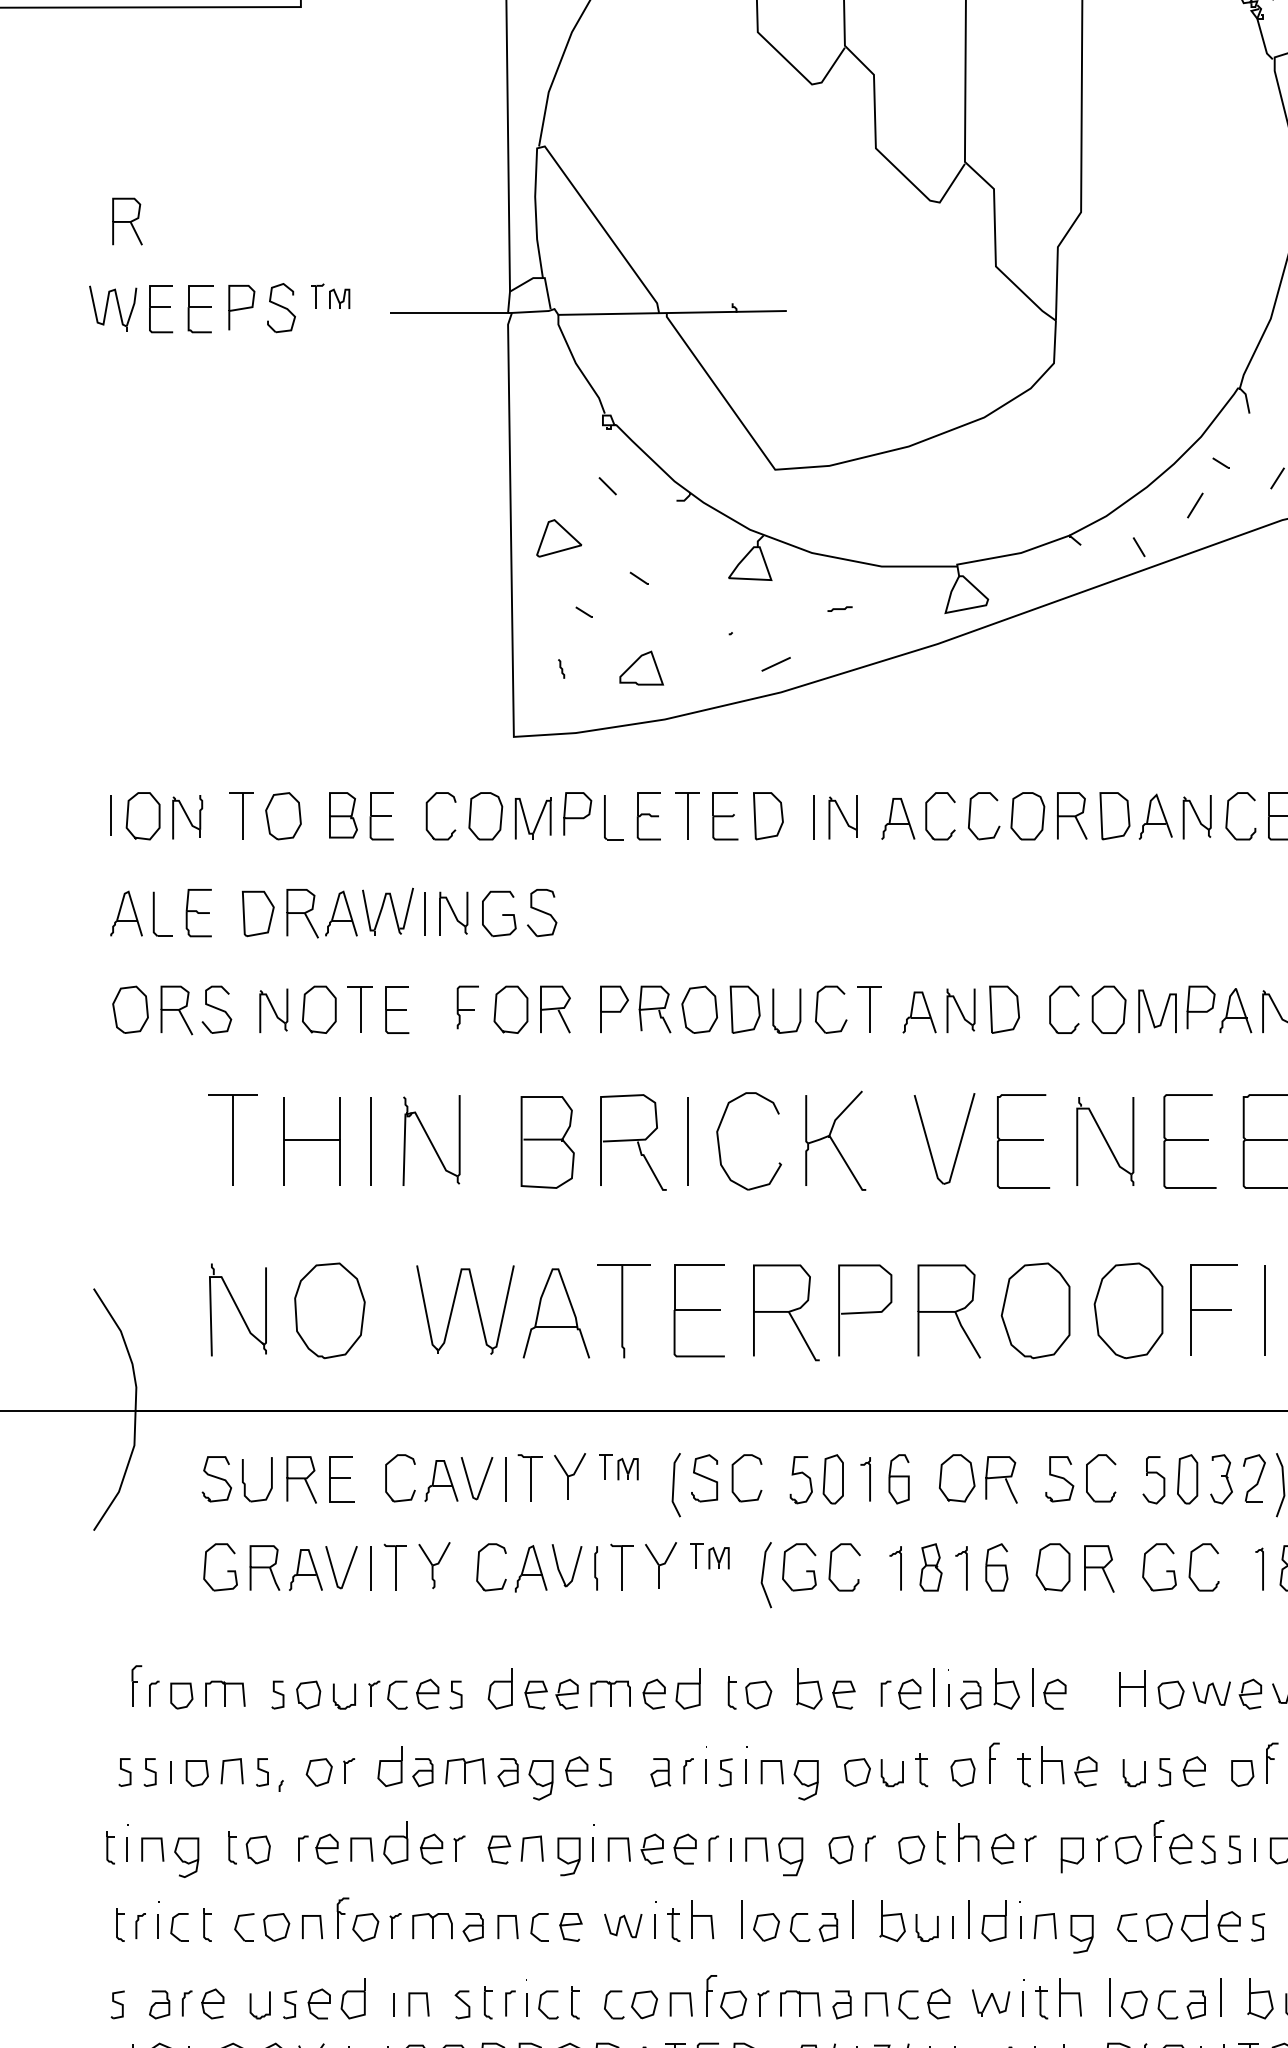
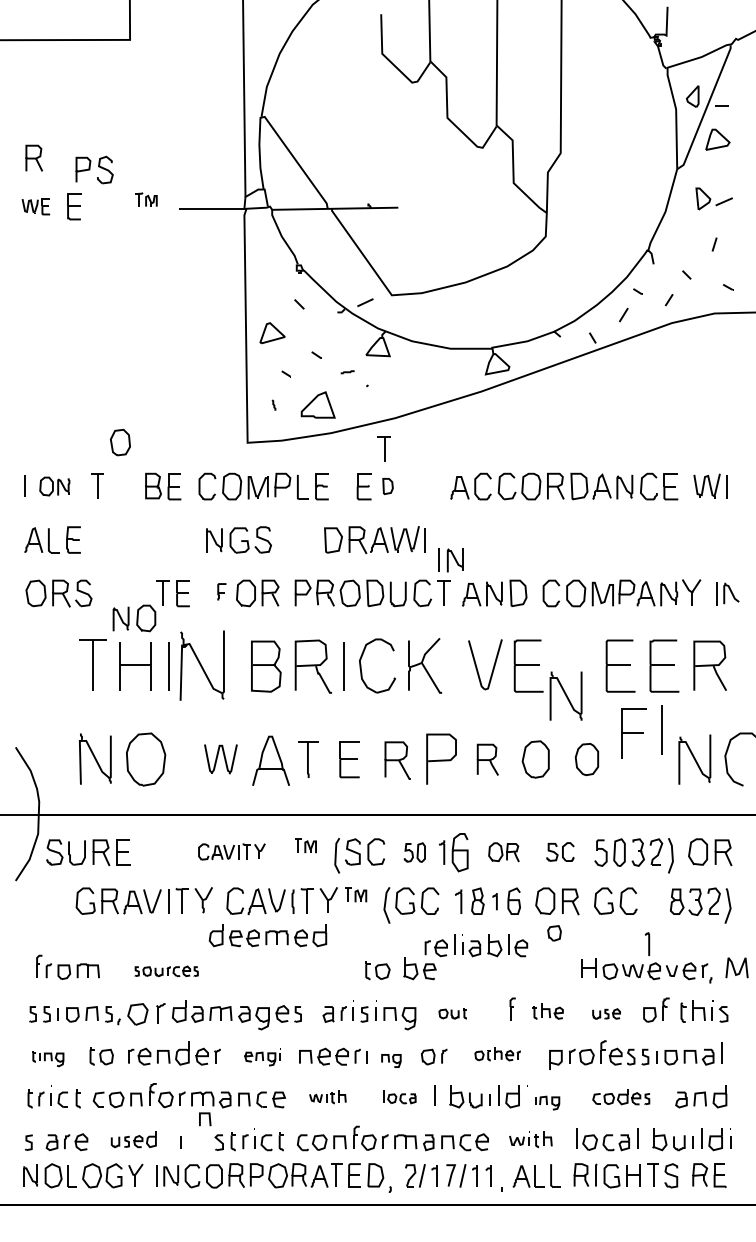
part: (261, 307) -> (94, 169), moved
part: (129, 308) -> (35, 206), size x0.6
curve: (839, 609) -> (347, 372), moved
line: (776, 663) -> (365, 302), moved
part: (640, 667) -> (317, 404), size x1.4
part: (685, 814) -> (383, 448), moved
part: (164, 816) -> (54, 486), size x0.7
part: (283, 816) -> (120, 442), moved
part: (767, 816) -> (387, 486), size x0.6
part: (834, 817) -> (450, 560), moved
part: (332, 912) -> (374, 539), moved
part: (466, 1006) -> (221, 591), size x0.7
part: (298, 1009) -> (134, 618), moved
part: (430, 1140) -> (201, 665), size x1.4
part: (1104, 1140) -> (565, 695), moved
part: (464, 1310) -> (220, 759), size x0.6
part: (624, 1310) -> (308, 759), size x0.7
part: (698, 1310) -> (349, 759), size x0.7
part: (948, 1310) -> (487, 759), size x0.6
part: (1035, 1310) -> (535, 759), size x0.7
part: (1127, 1310) -> (586, 759), size x0.6
part: (1212, 1310) -> (633, 733), moved
line: (1263, 1310) -> (661, 729), moved
part: (785, 1312) -> (397, 760), size x0.7
part: (484, 1477) -> (231, 851), size x0.6
part: (1080, 1477) -> (560, 851), size x0.7
part: (278, 1479) -> (88, 852), moved
part: (816, 1479) -> (414, 852), size x0.7
part: (899, 1479) -> (460, 852), size x1.4
part: (977, 1479) -> (503, 852), size x0.7
part: (961, 1567) -> (494, 901), size x0.7
part: (1260, 1567) -> (647, 943), moved
part: (593, 1689) -> (267, 935), moved
part: (973, 1689) -> (476, 945), moved
part: (366, 1694) -> (166, 971), size x0.6
part: (1057, 1767) -> (547, 1011), size x0.7
part: (885, 1770) -> (452, 1013), size x0.6
part: (1164, 1770) -> (606, 1013), size x0.6
part: (328, 1772) -> (145, 1014), size x1.4
part: (962, 1772) -> (554, 933), moved
part: (966, 1843) -> (497, 1053), size x0.6
part: (540, 1848) -> (262, 1056), size x0.6
part: (153, 1850) -> (48, 1057), size x0.6
part: (774, 1855) -> (391, 1060), size x0.6
part: (658, 1921) -> (327, 1096), size x0.6
part: (789, 1921) -> (399, 1096), size x0.6
part: (1191, 1921) -> (621, 1096), size x0.7
part: (1057, 1932) -> (547, 1102), size x0.6
part: (307, 1999) -> (133, 1139), size x0.7
part: (1026, 1999) -> (530, 1139), size x0.7
line: (426, 2004) -> (209, 1119), moved

